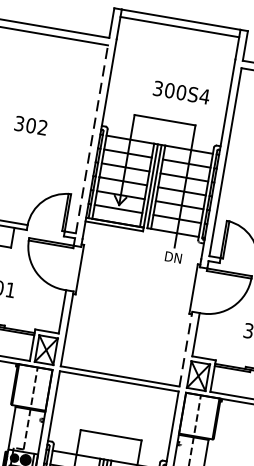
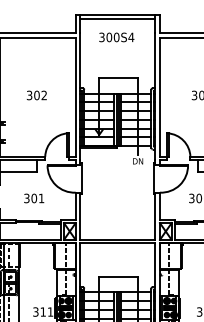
text: (181, 92) -> (116, 37), moved
line: (91, 137) -> (75, 96), dashed -> solid
line: (186, 349) -> (155, 216), dashed -> solid

